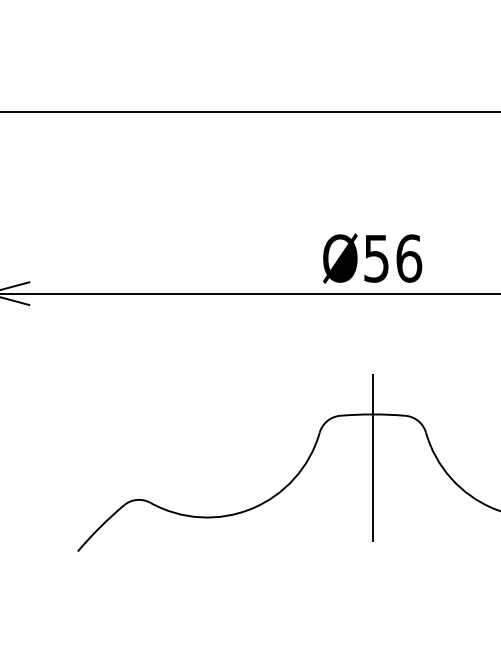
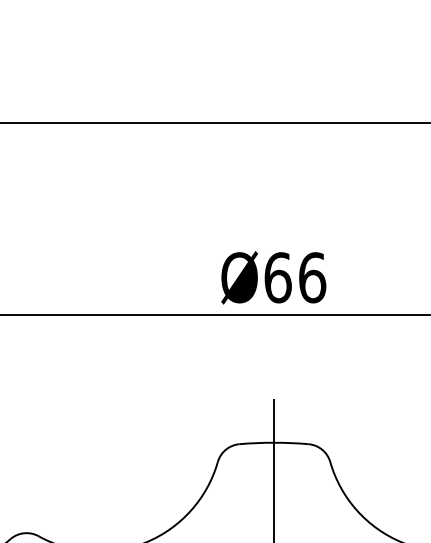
text: (376, 258) -> (277, 277), Ø56 -> Ø66

